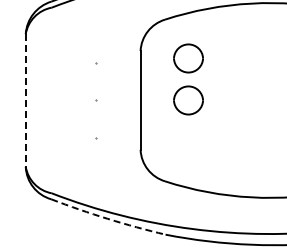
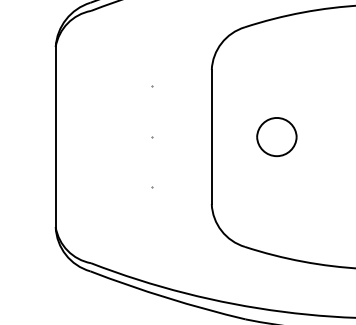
part: (188, 58) -> (276, 80), removed
line: (25, 100) -> (55, 137), dashed -> solid
arc: (107, 218) -> (166, 297), dashed -> solid

